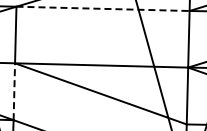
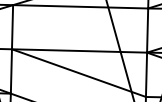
line: (103, 8) -> (81, 6), dashed -> solid
line: (14, 91) -> (11, 71), dashed -> solid

